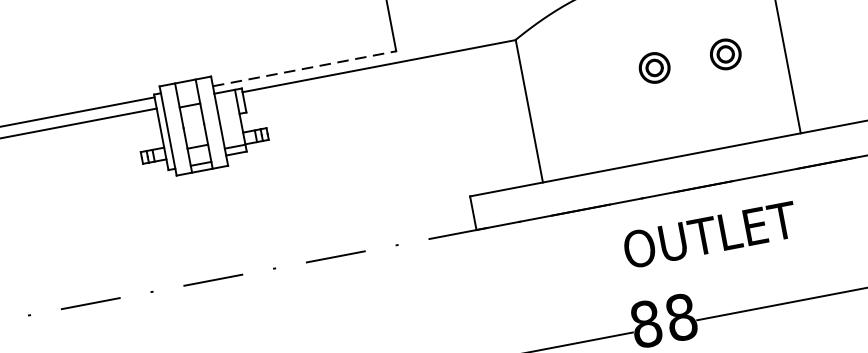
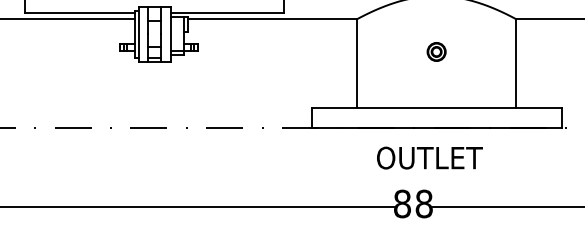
part: (725, 53) -> (480, 51), removed
line: (304, 68) -> (227, 12), dashed -> solid
text: (709, 234) -> (429, 157), moved

